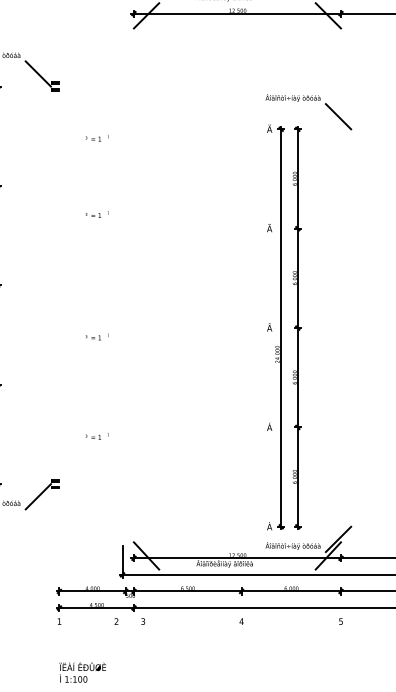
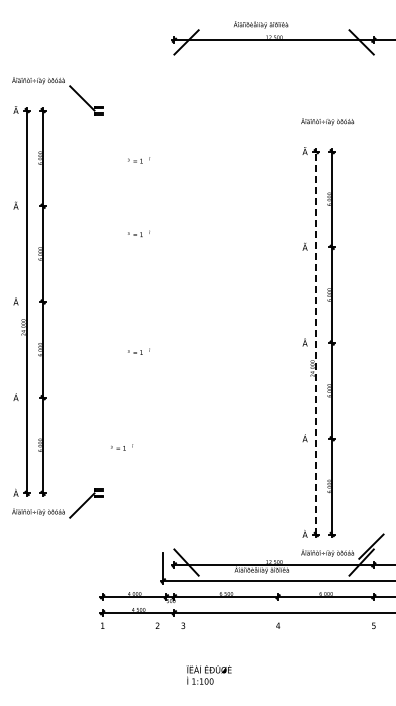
line: (338, 116) -> (371, 139), removed
line: (281, 327) -> (316, 342), solid -> dashed
text: (97, 436) -> (122, 447), moved
text: (82, 672) -> (208, 674), moved

